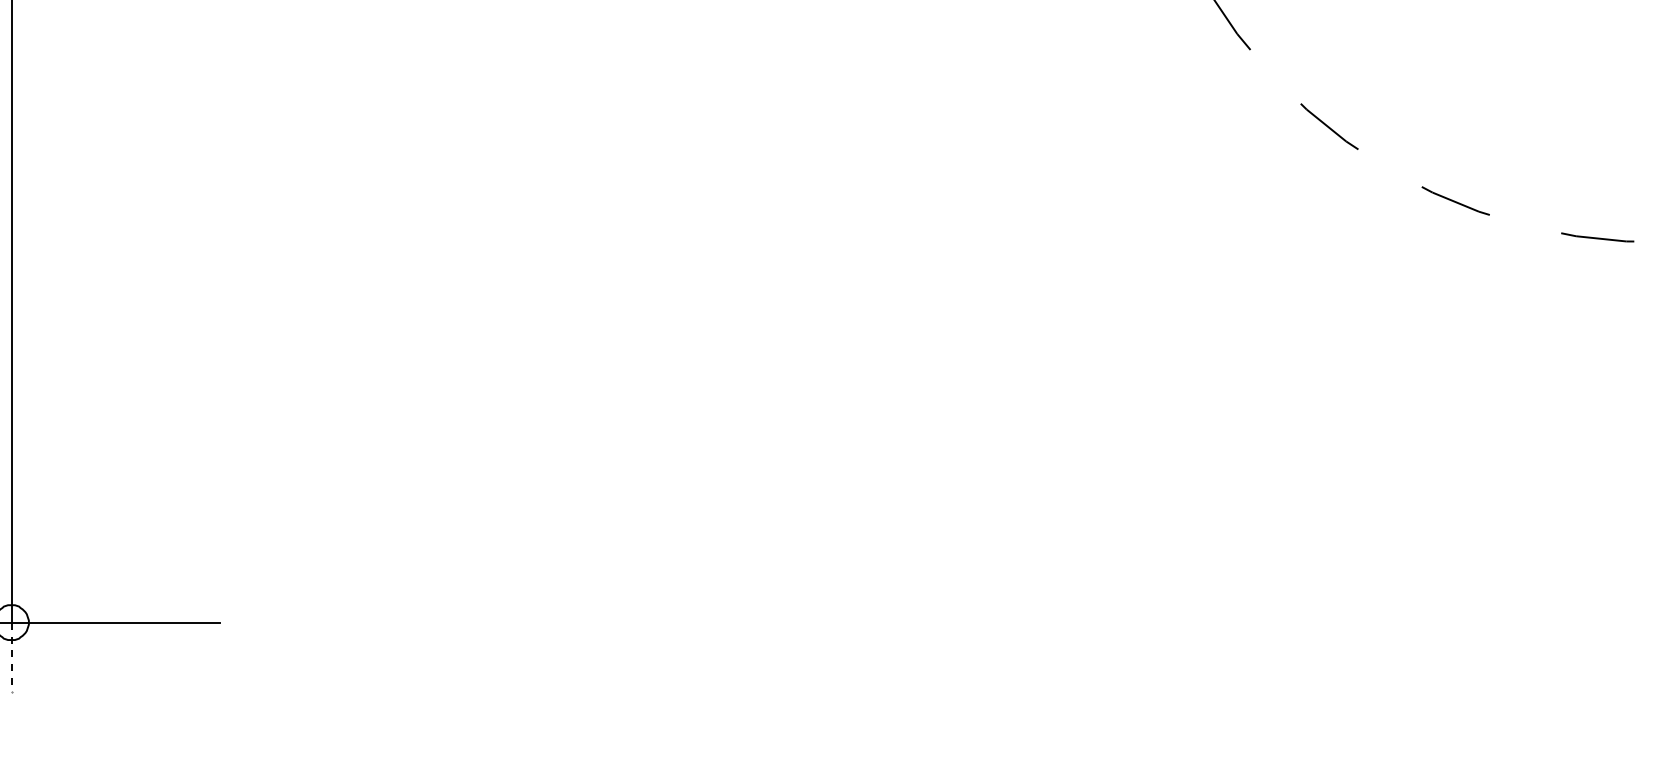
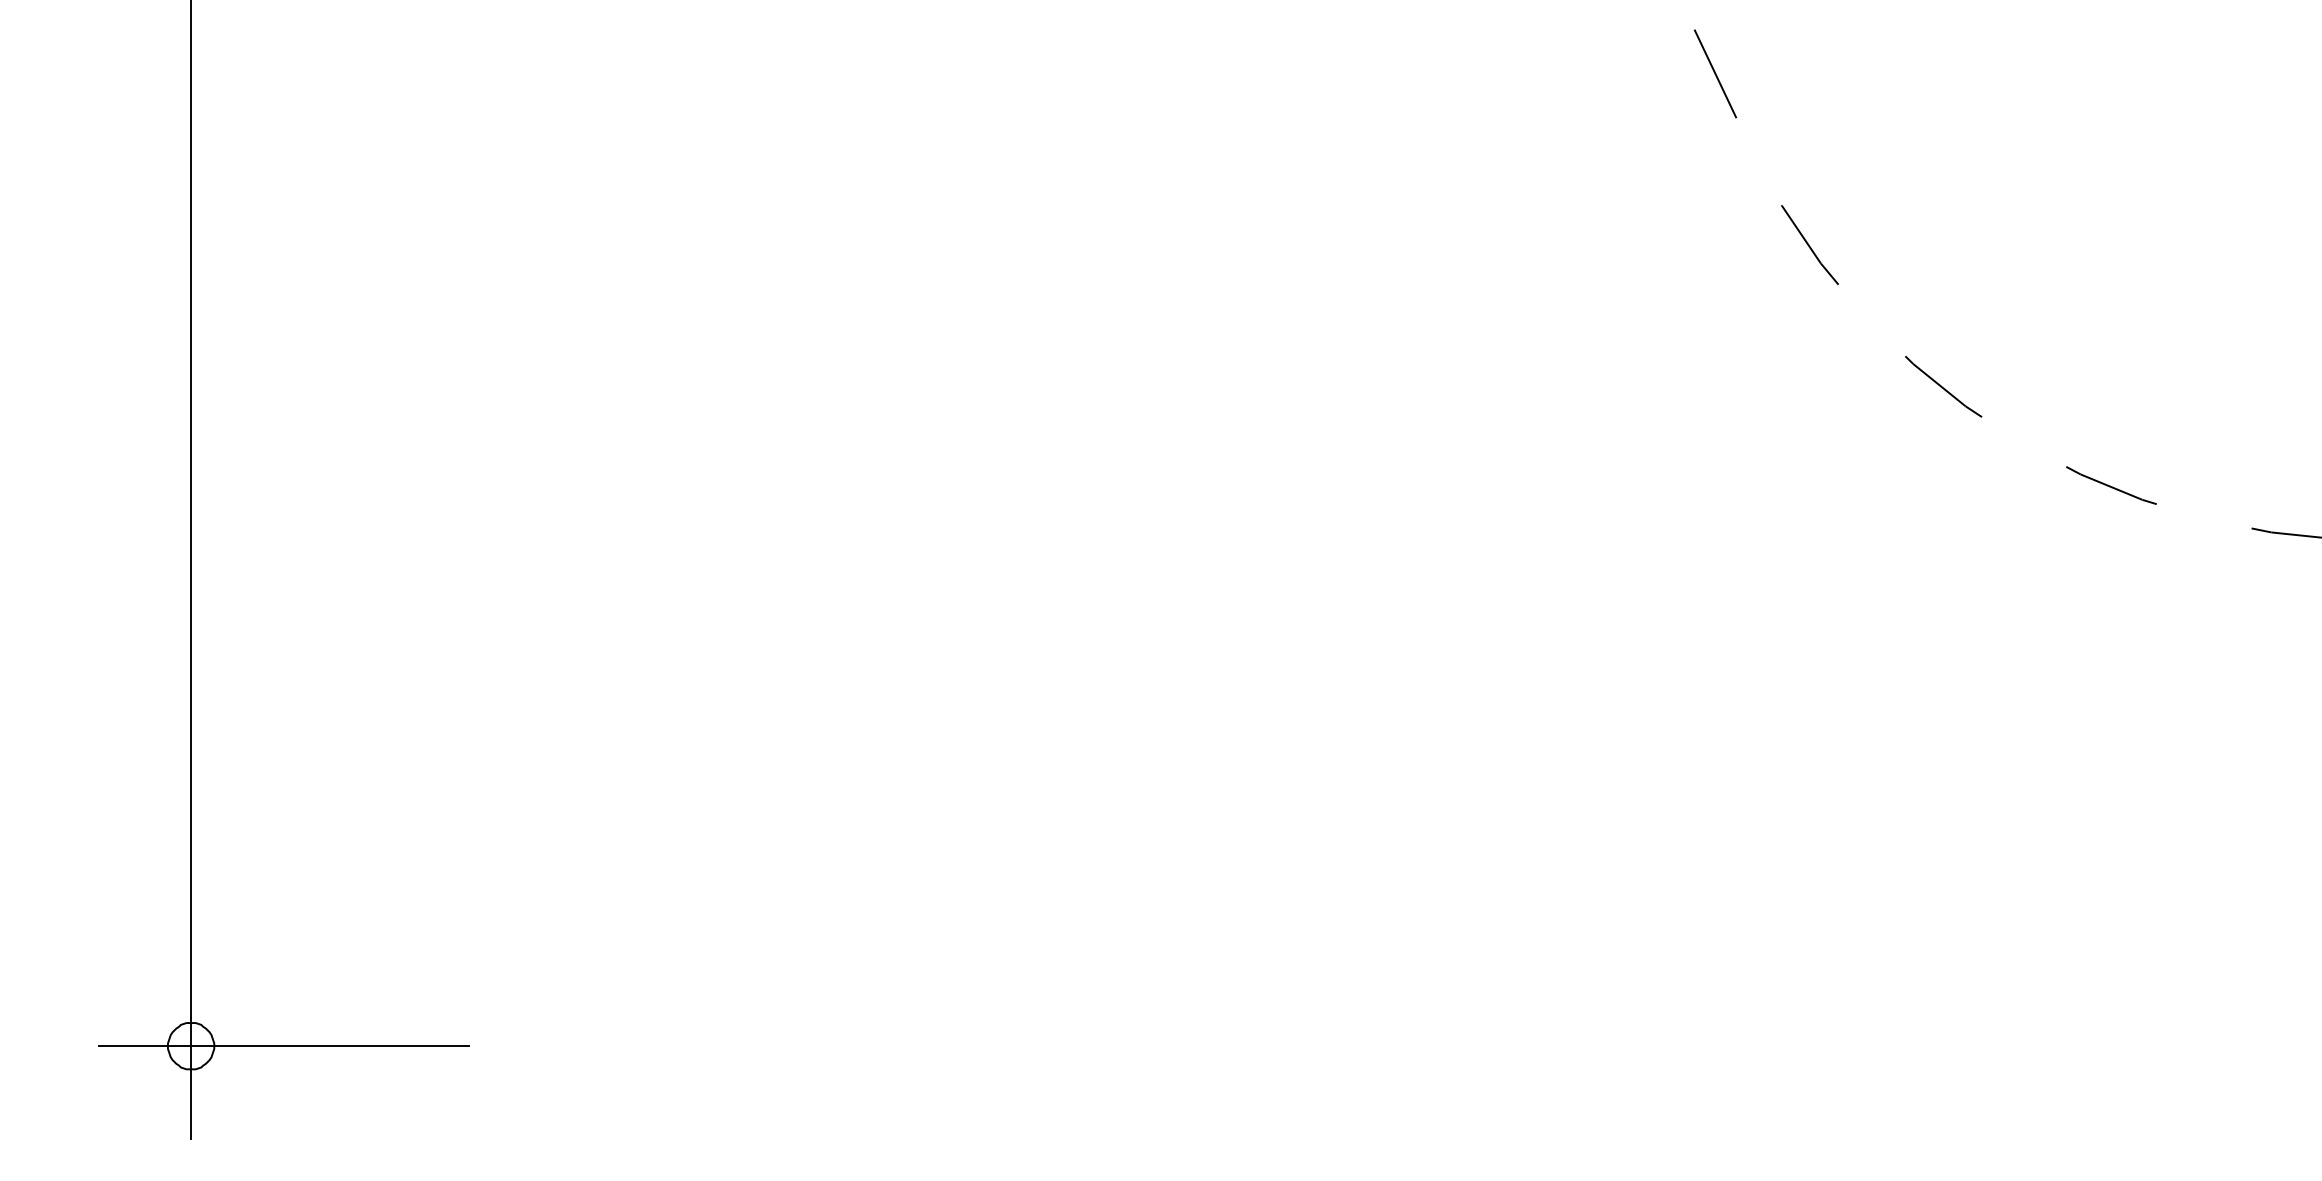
line: (11, 657) -> (191, 1092), dashed -> solid

